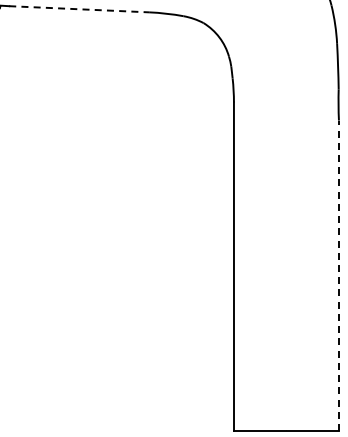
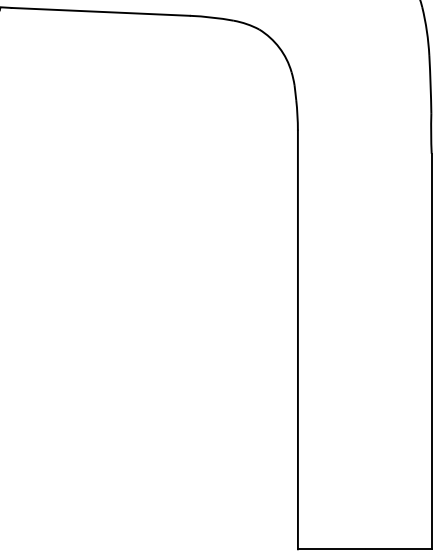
line: (79, 9) -> (101, 12), dashed -> solid
line: (338, 275) -> (431, 351), dashed -> solid

